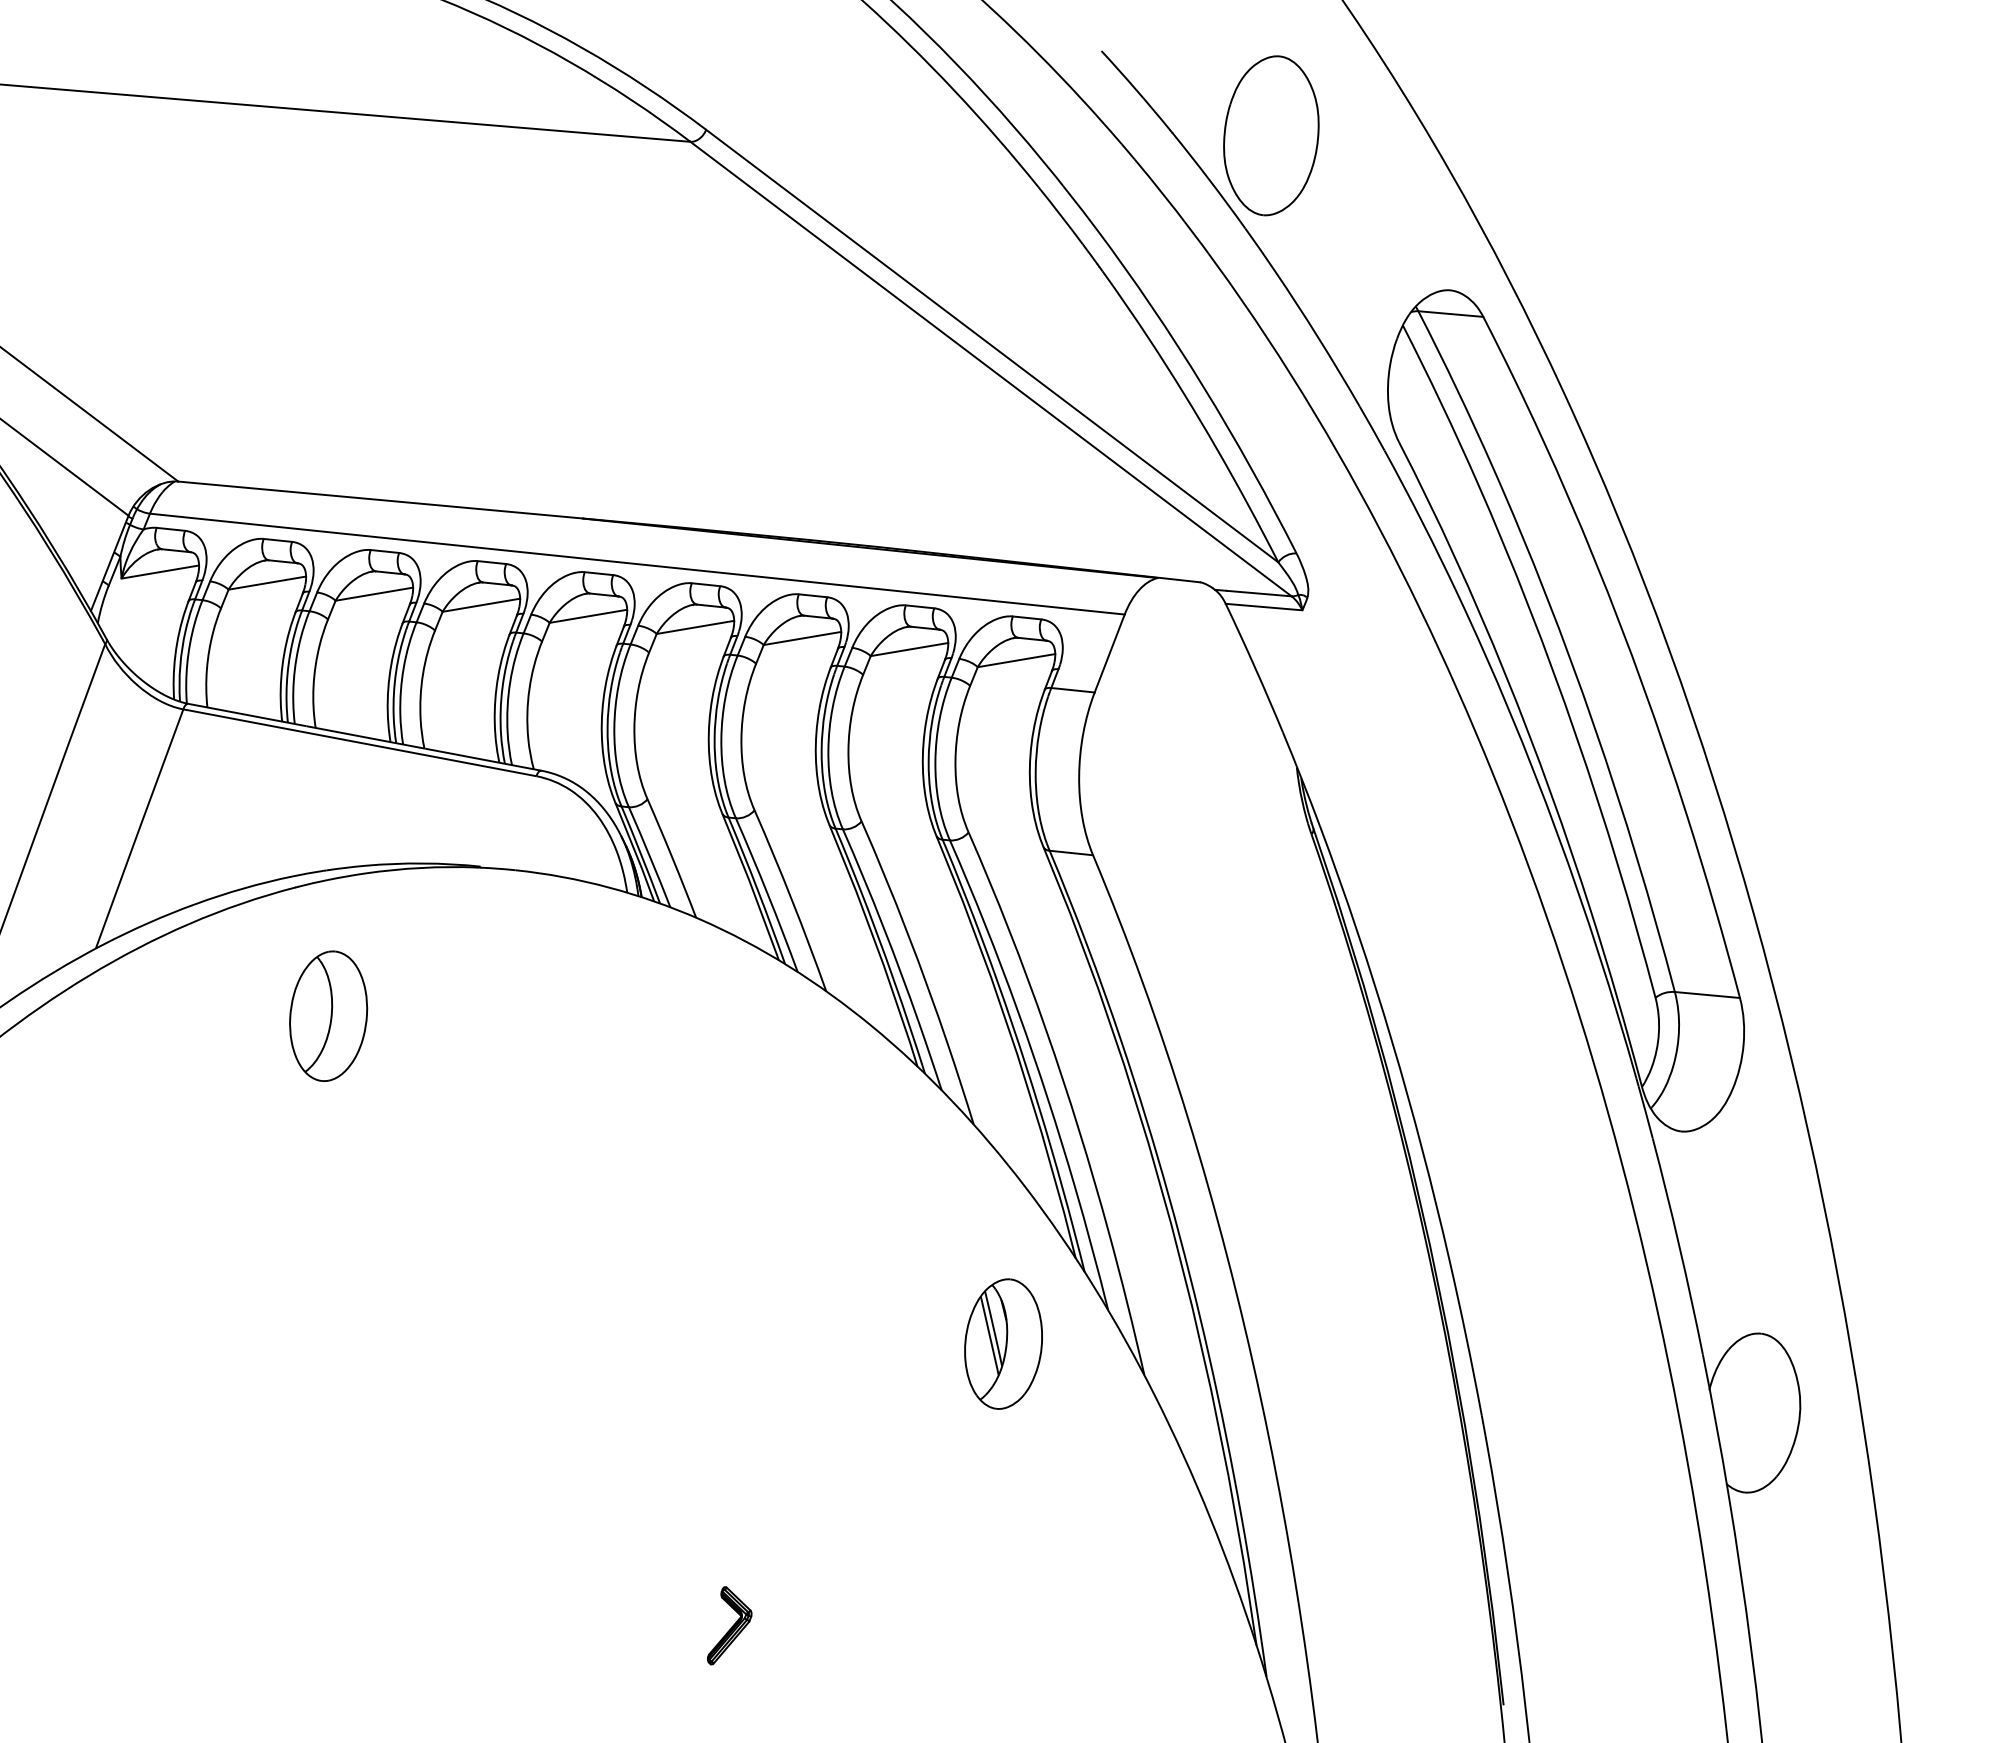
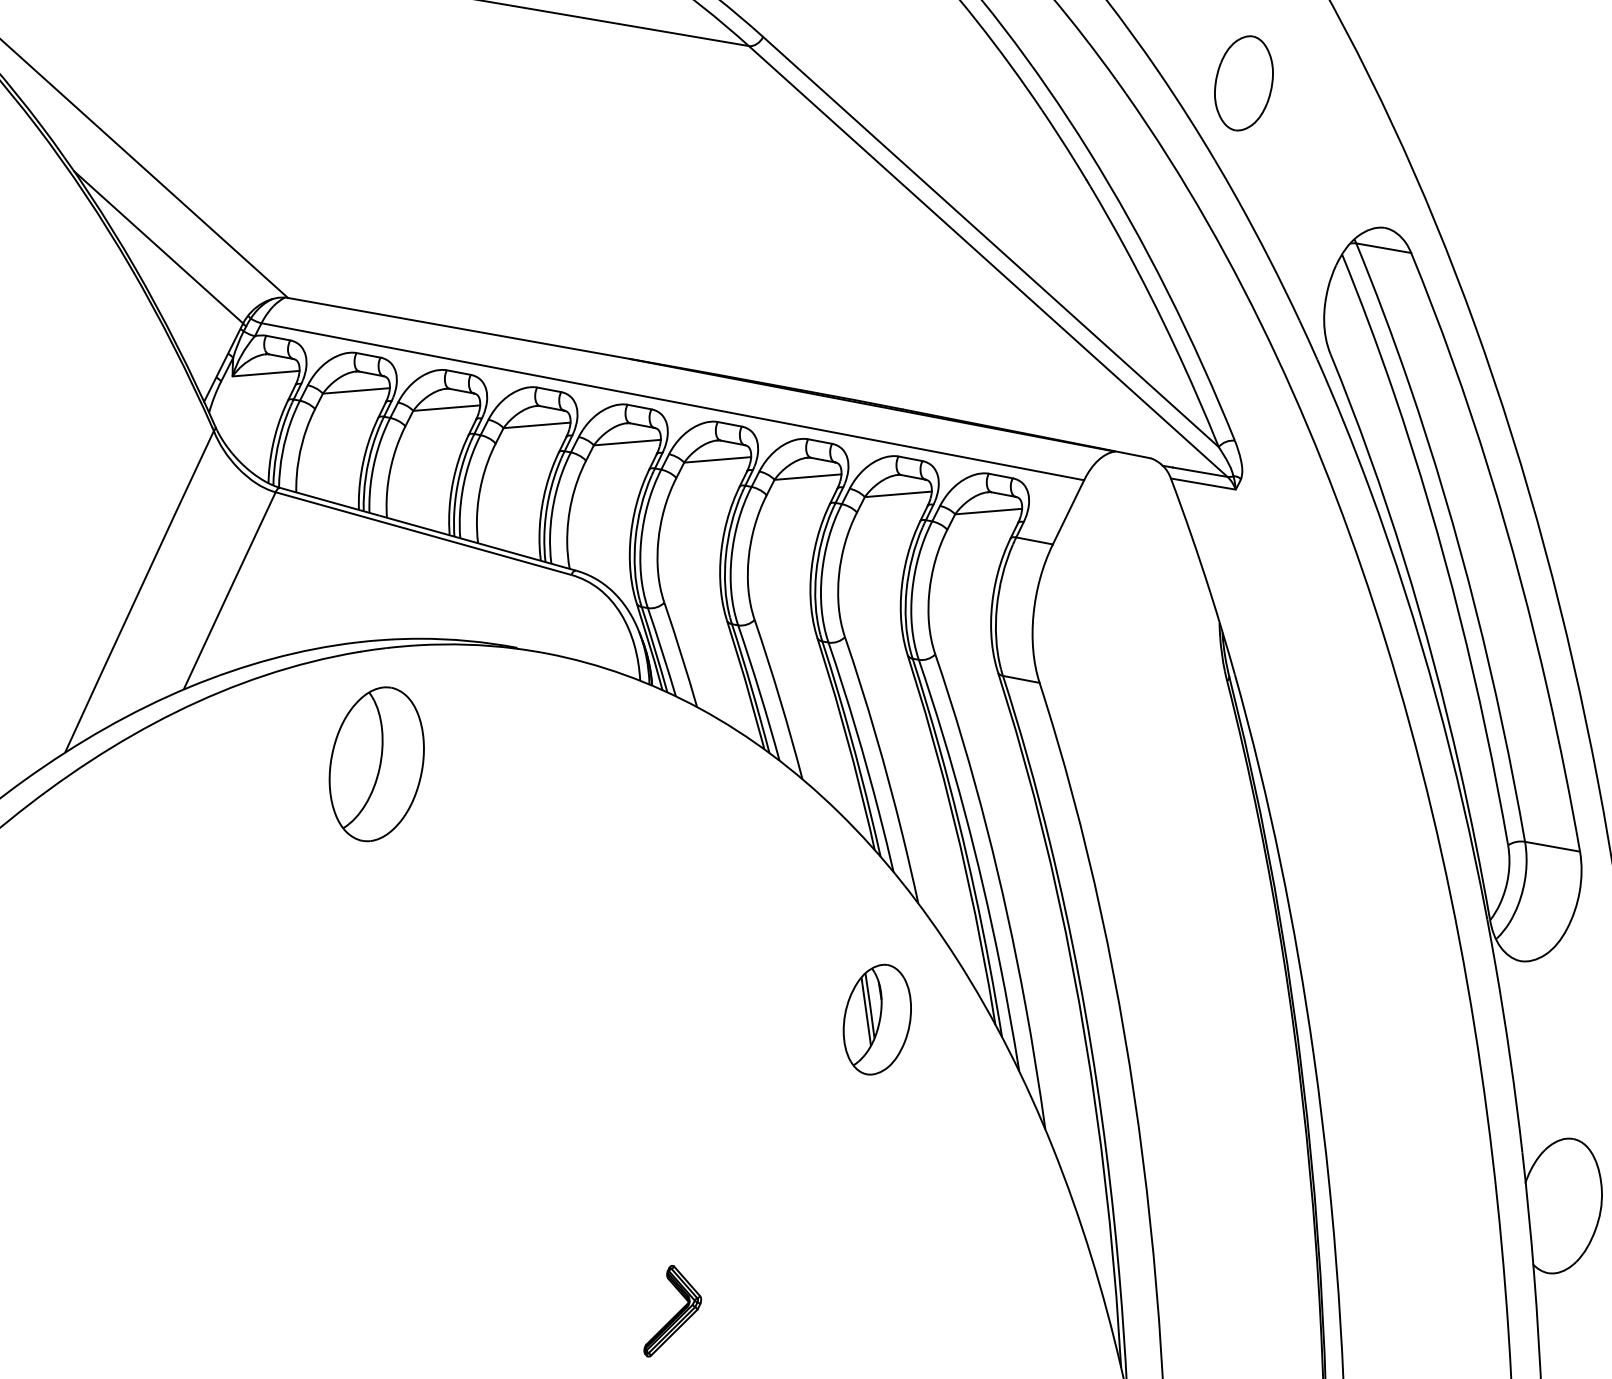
part: (1271, 135) -> (1244, 83), size x0.7
part: (328, 1015) -> (376, 763), size x1.4
part: (1003, 1343) -> (877, 1019), moved
part: (729, 1625) -> (673, 1312), size x1.4

